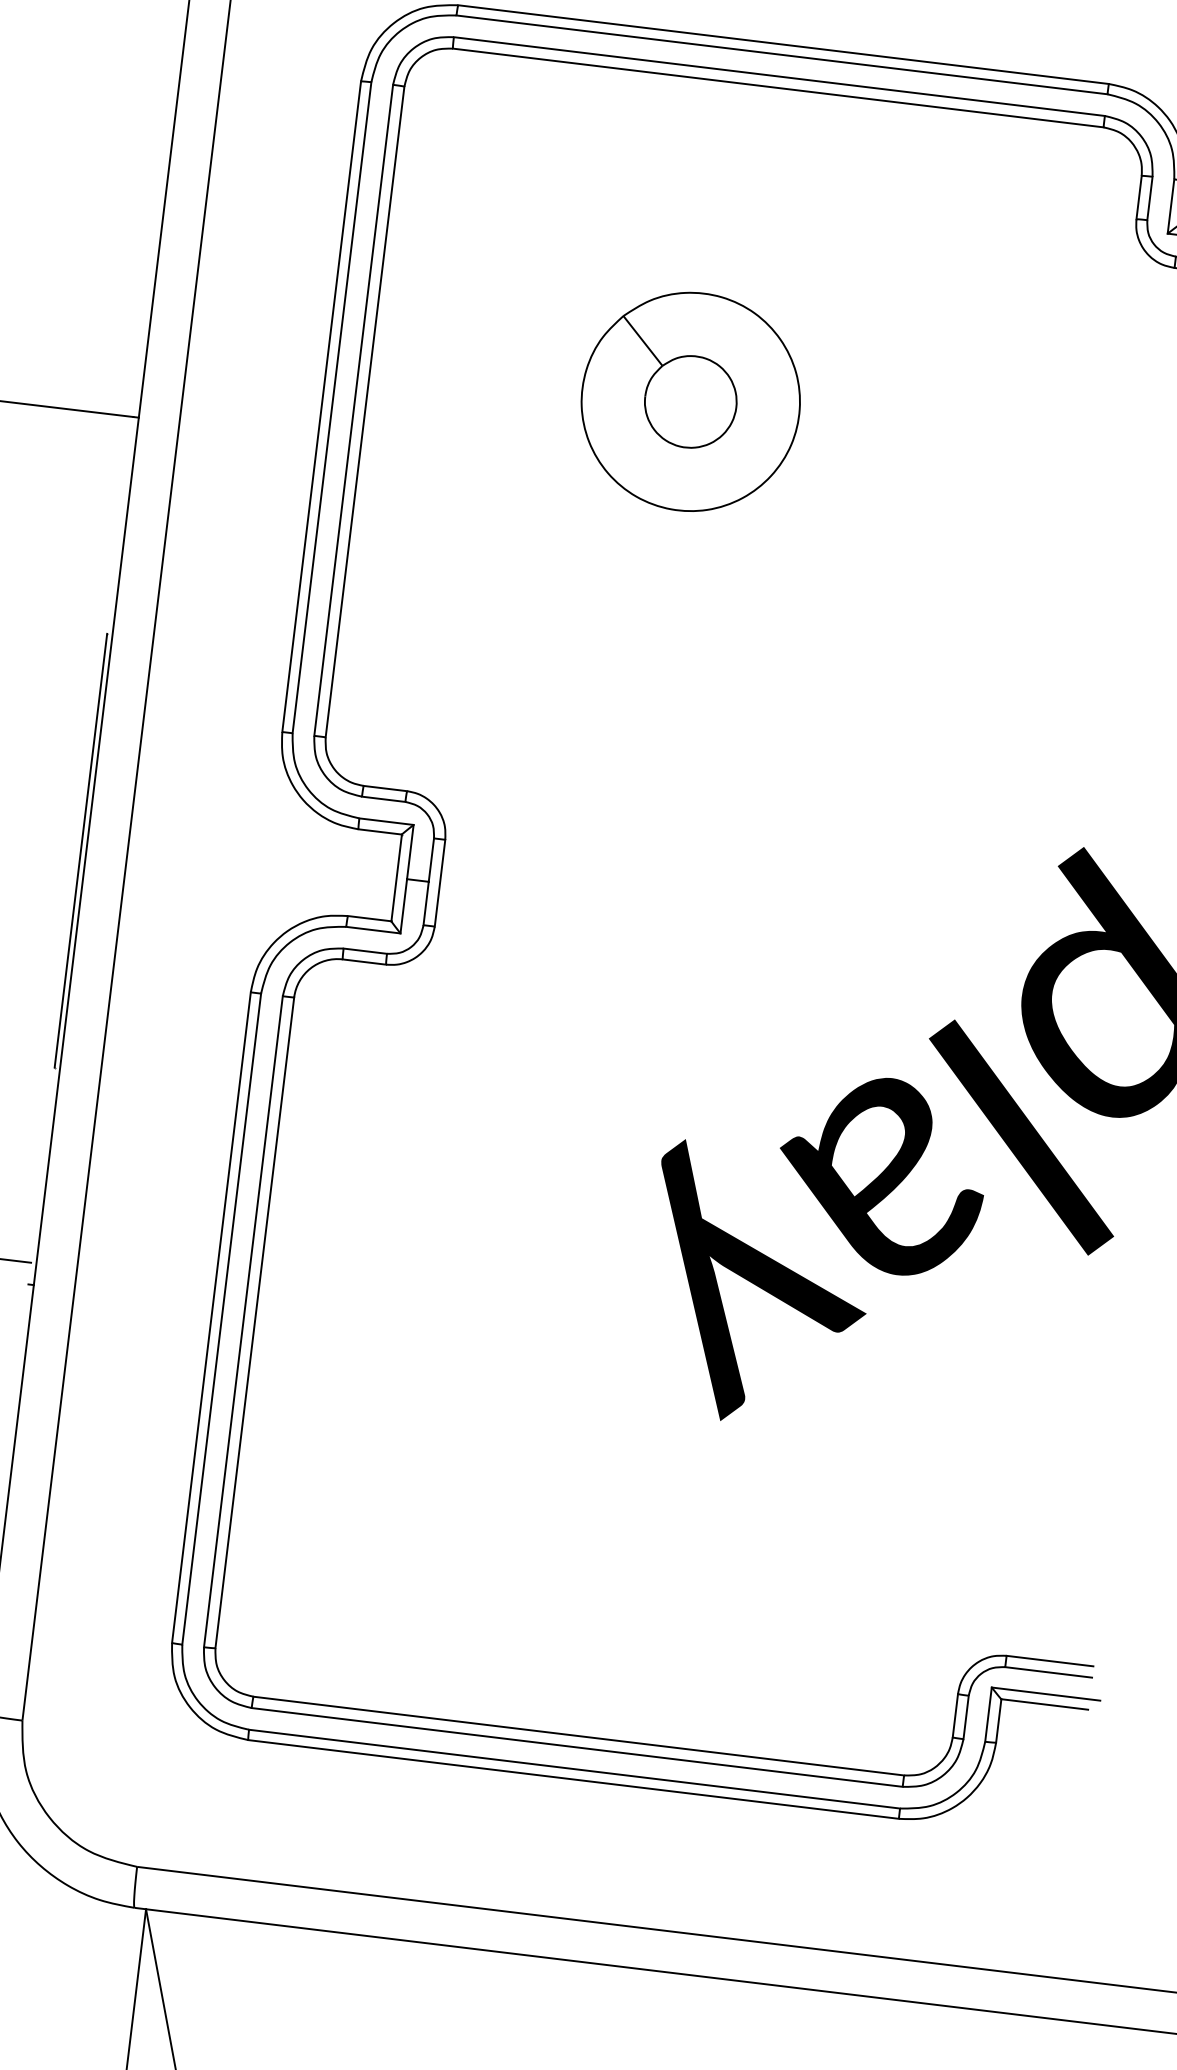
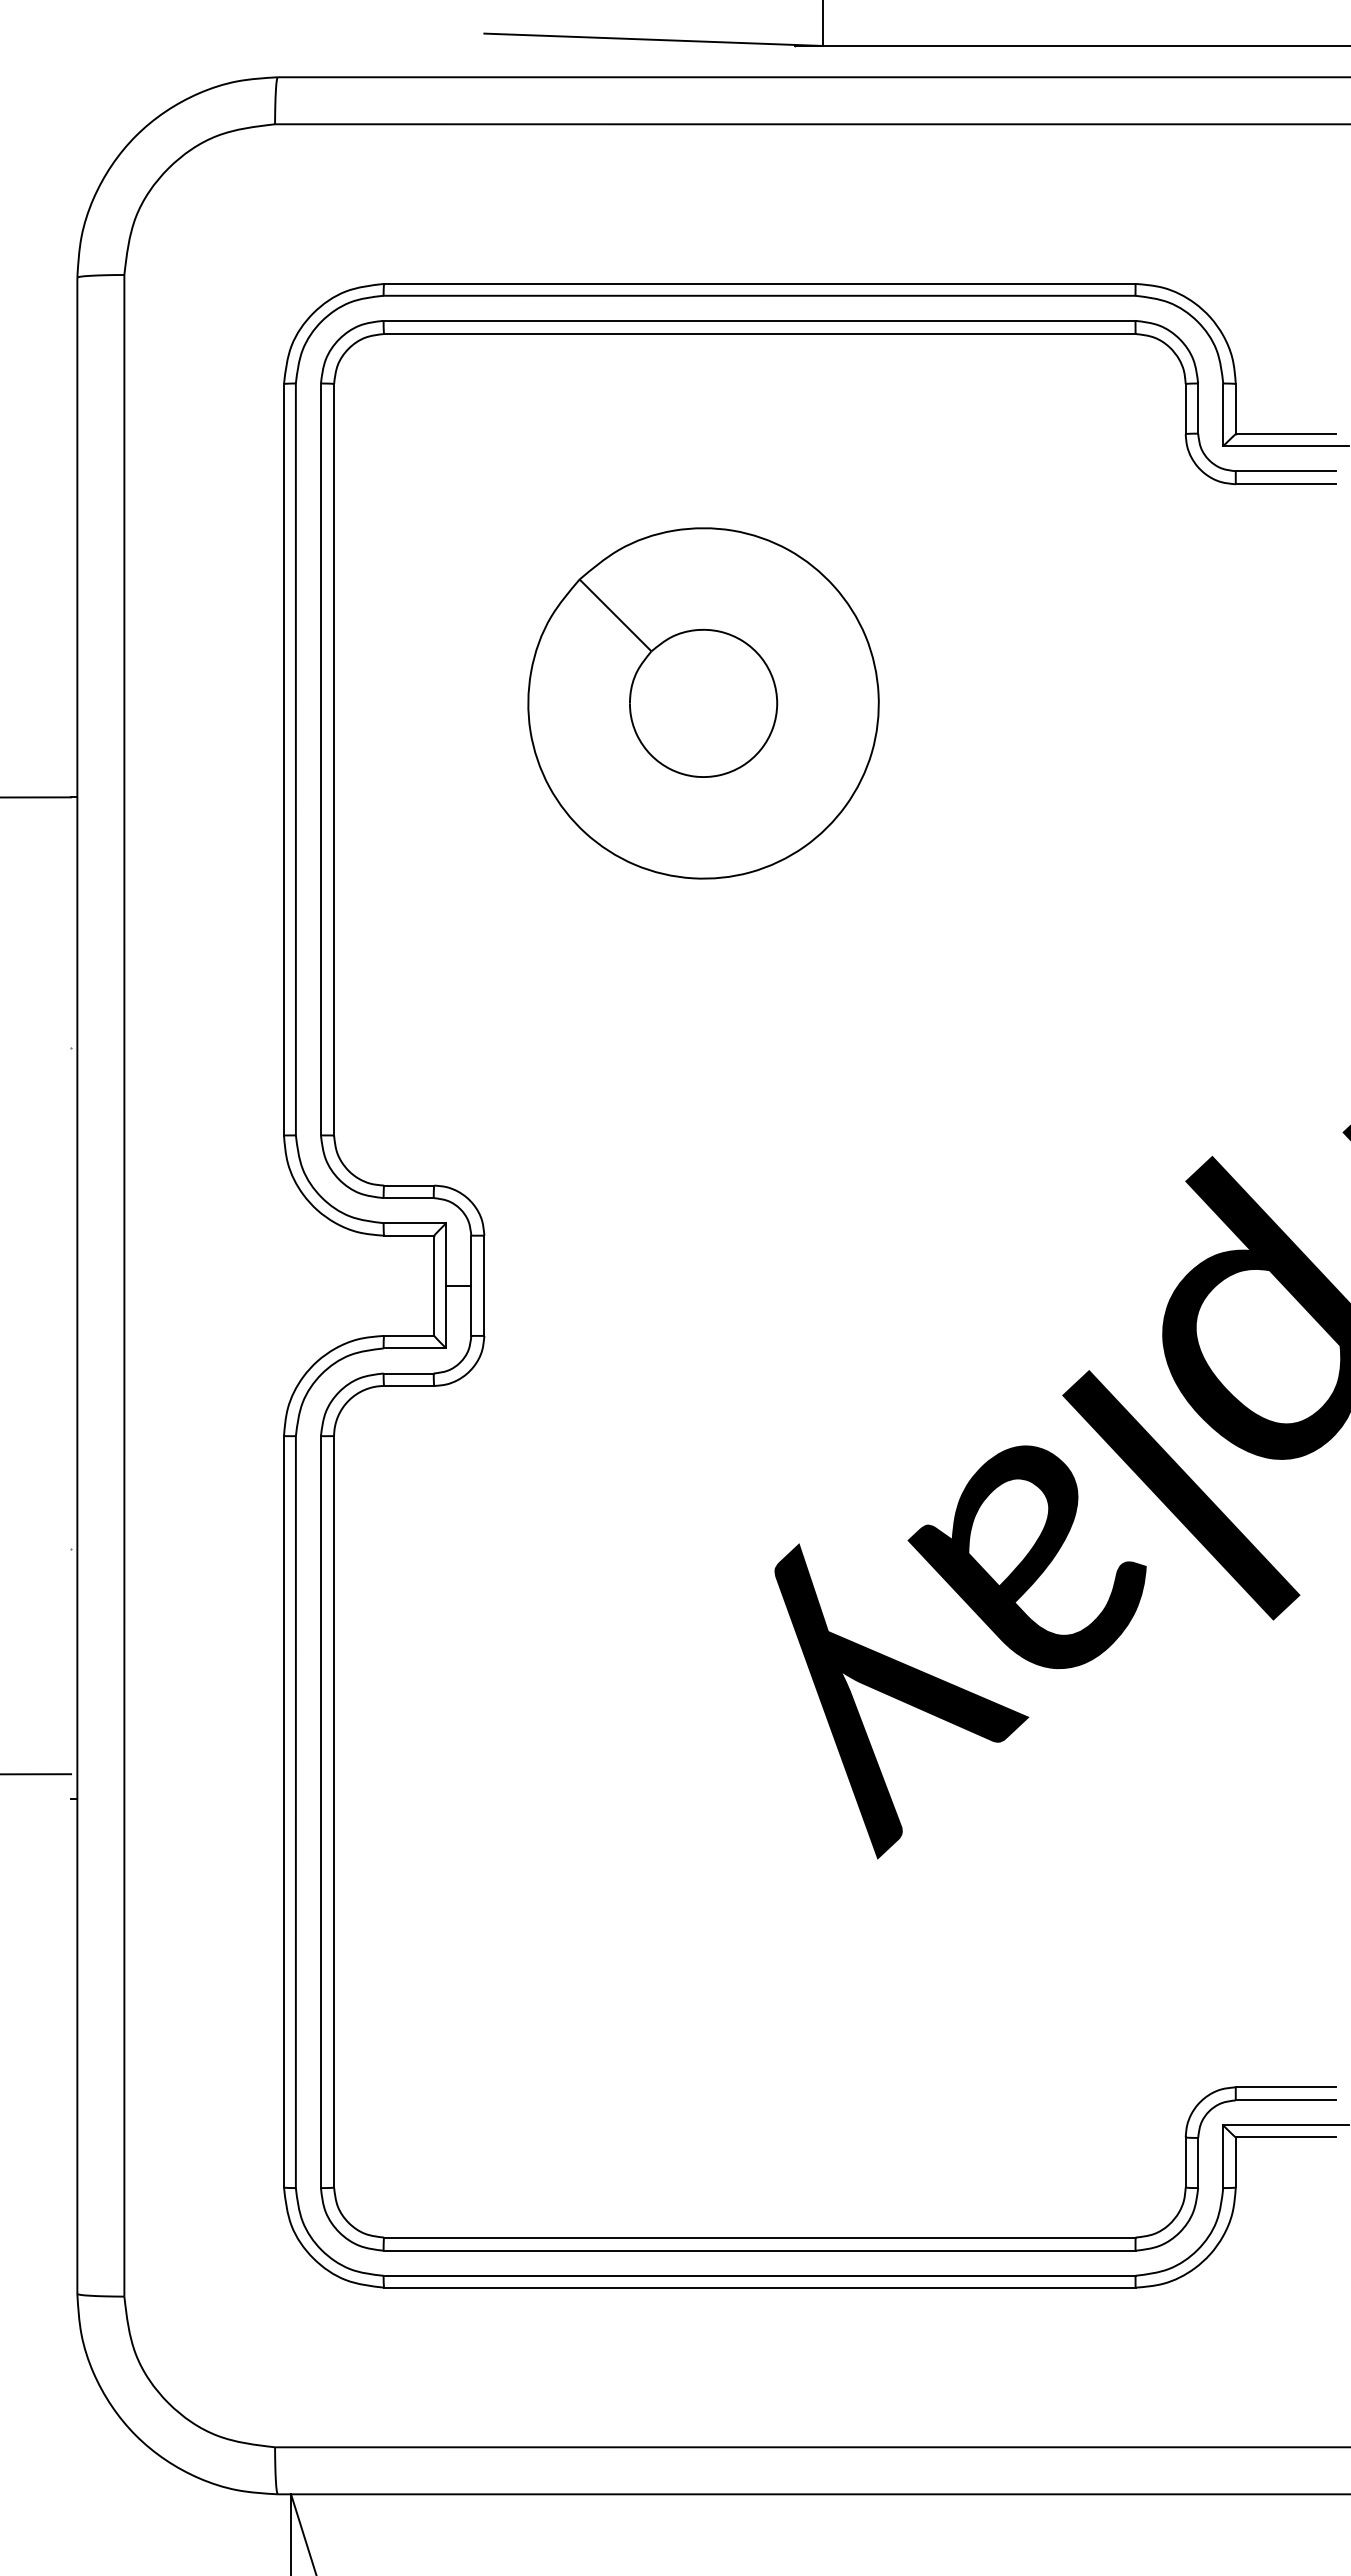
part: (690, 401) -> (703, 703), size x1.4
line: (81, 850) -> (71, 1297), removed

